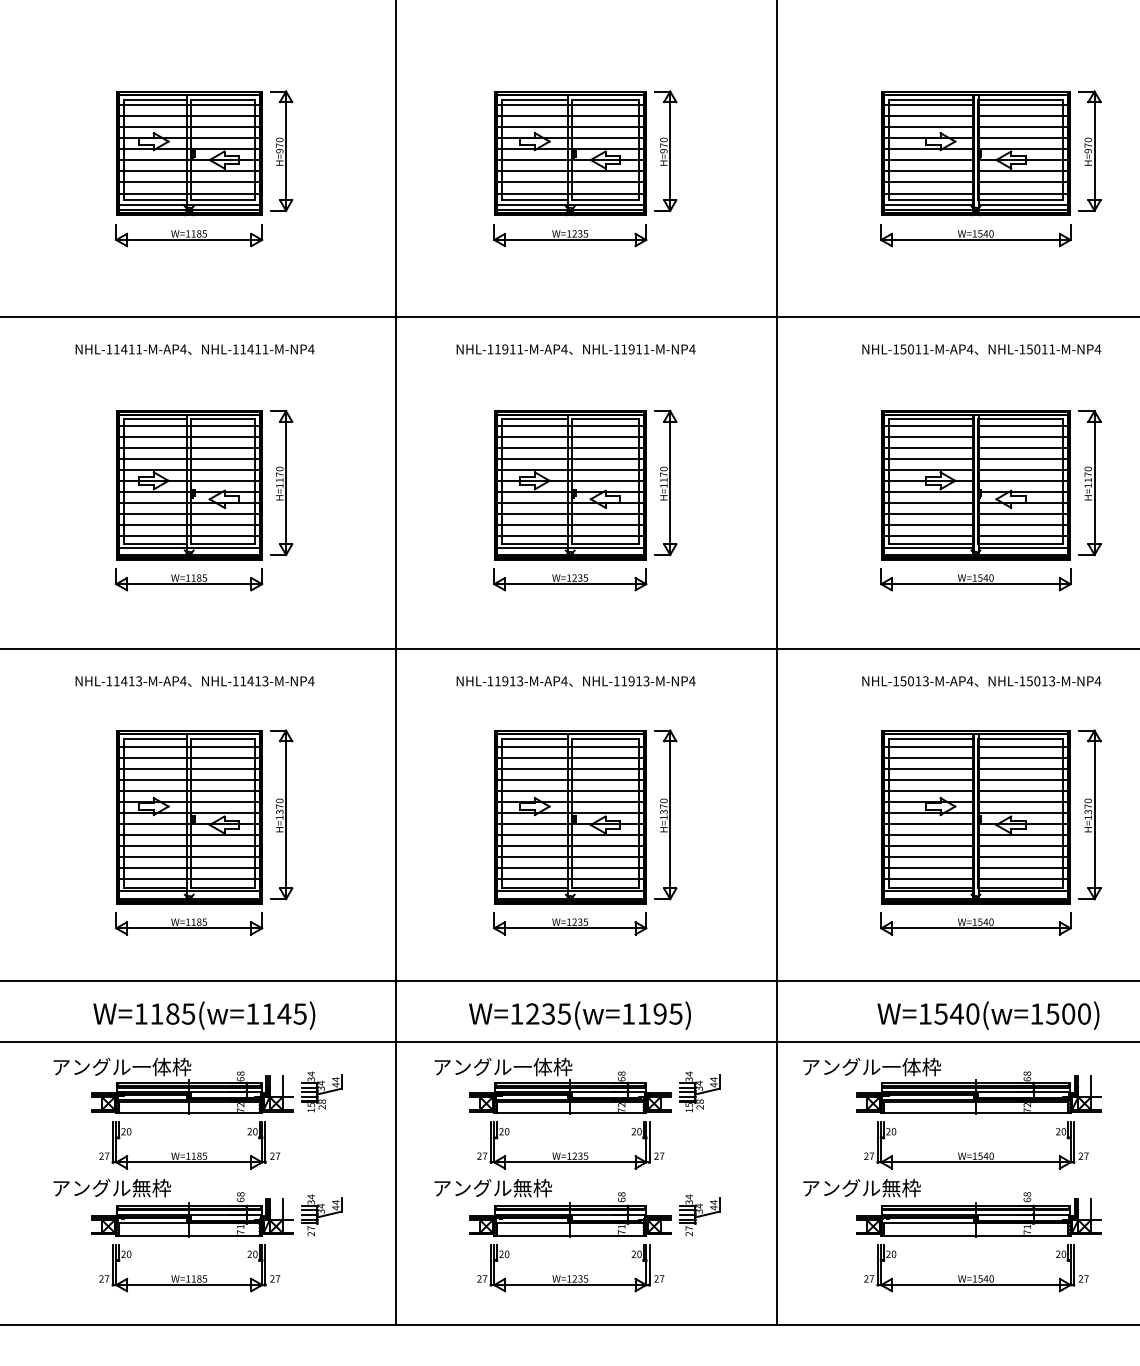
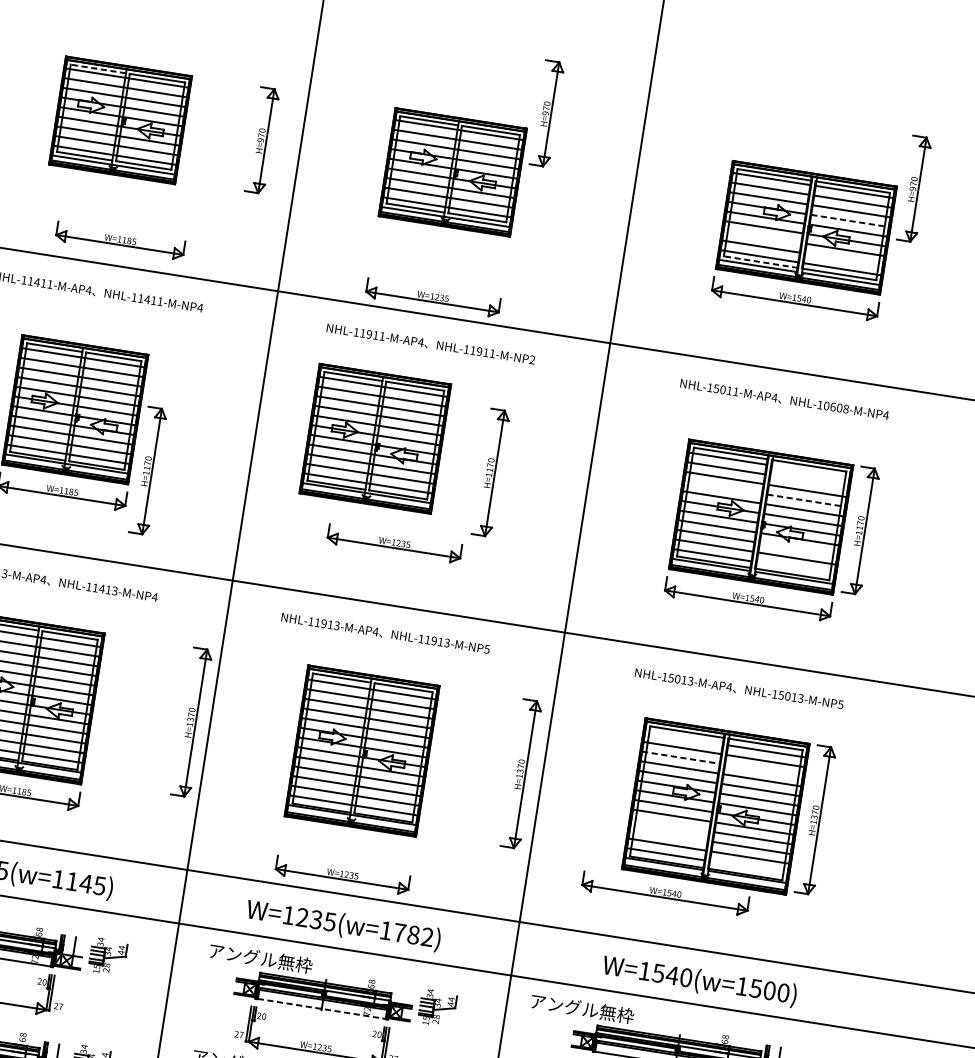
line: (155, 99) -> (98, 68), solid -> dashed
line: (1023, 138) -> (849, 221), solid -> dashed
part: (281, 150) -> (262, 139), moved
part: (665, 150) -> (547, 113), moved
part: (1089, 150) -> (914, 188), moved
line: (927, 171) -> (761, 236), removed
line: (1023, 182) -> (843, 259), removed
line: (931, 199) -> (761, 261), solid -> dashed
part: (189, 235) -> (120, 241), moved
part: (570, 235) -> (433, 298), moved
text: (692, 349) -> (532, 360), NHL-11911-M-NP4 -> NHL-11911-M-NP2
text: (1040, 349) -> (835, 407), NHL-15011-M-NP4 -> NHL-10608-M-NP4
line: (1023, 425) -> (810, 471), removed
line: (1023, 436) -> (809, 481), removed
line: (927, 458) -> (722, 487), removed
line: (1023, 458) -> (806, 500), solid -> dashed
part: (281, 482) -> (148, 470), moved
part: (570, 485) -> (375, 439), moved
line: (1023, 514) -> (798, 549), removed
line: (1023, 536) -> (795, 568), removed
text: (692, 681) -> (487, 649), NHL-11913-M-NP4 -> NHL-11913-M-NP5
text: (1097, 681) -> (840, 704), NHL-15013-M-NP4 -> NHL-15013-M-NP5
line: (927, 746) -> (683, 738), removed
line: (928, 768) -> (681, 757), solid -> dashed
line: (1023, 768) -> (763, 770), removed
part: (281, 814) -> (191, 722), moved
part: (665, 814) -> (521, 773), moved
line: (927, 846) -> (669, 825), removed
line: (927, 857) -> (668, 835), removed
line: (1023, 879) -> (748, 867), removed
part: (570, 923) -> (342, 875), moved
part: (975, 923) -> (665, 893), moved
text: (660, 1013) -> (414, 934), W=1235(w=1195) -> W=1235(w=1782)
text: (542, 1066) -> (303, 964), アングル一体枠 -> アングル無枠
text: (911, 1066) -> (625, 1015), アングル一体枠 -> アングル無枠
line: (570, 1112) -> (322, 1008), solid -> dashed

